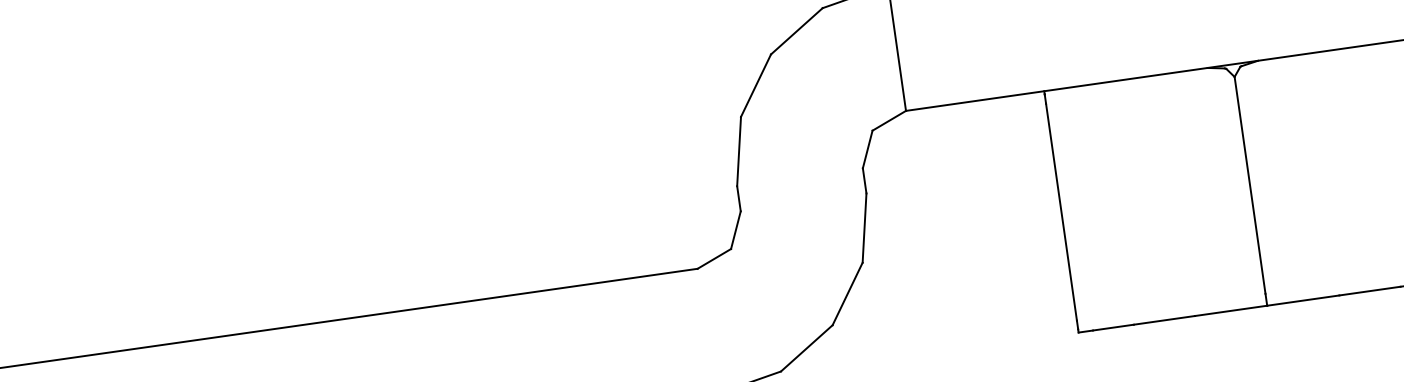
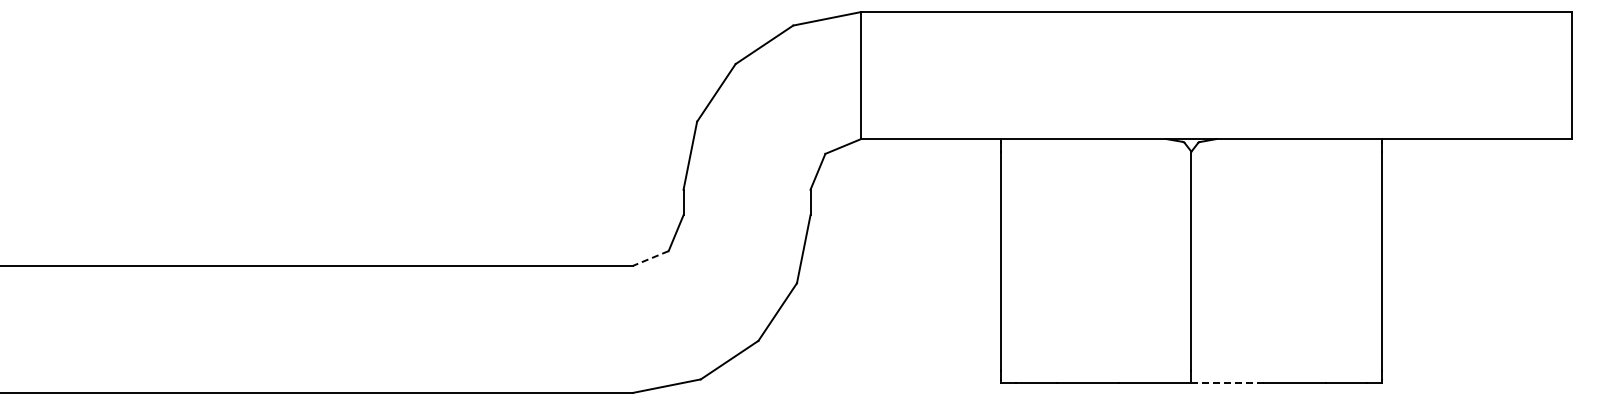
line: (714, 258) -> (650, 258), solid -> dashed
line: (1302, 300) -> (1227, 382), solid -> dashed

